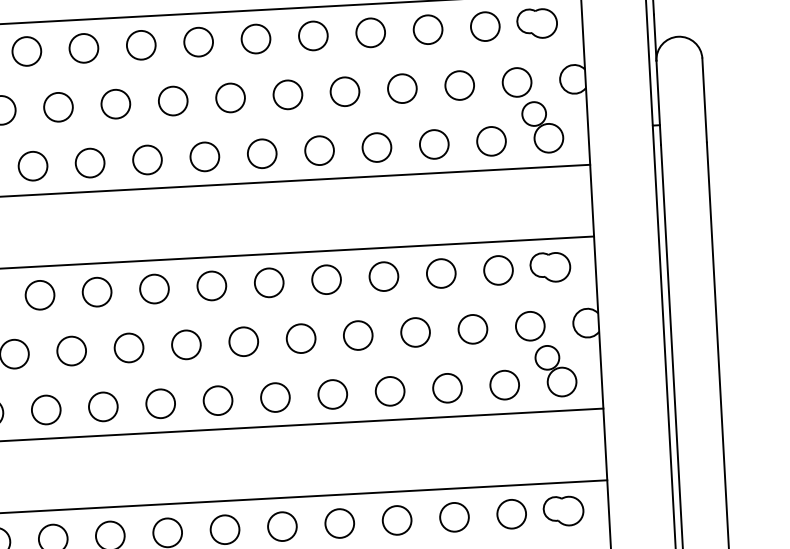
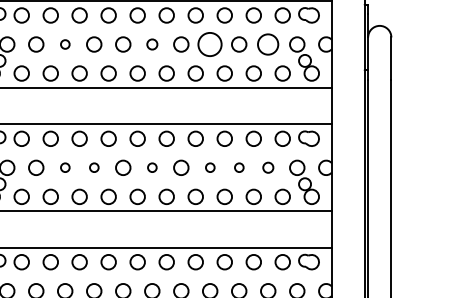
circle: (460, 85) -> (268, 44), size x1.4
circle: (345, 91) -> (210, 44), size x1.6
circle: (230, 97) -> (152, 44), size x0.7
circle: (59, 107) -> (65, 44), size x0.6
circle: (473, 328) -> (268, 167), size x0.7
circle: (416, 331) -> (239, 167), size x0.6
circle: (358, 334) -> (210, 167), size x0.6
circle: (244, 340) -> (152, 167), size x0.6
circle: (129, 347) -> (94, 167), size x0.6
circle: (72, 350) -> (65, 167), size x0.6

